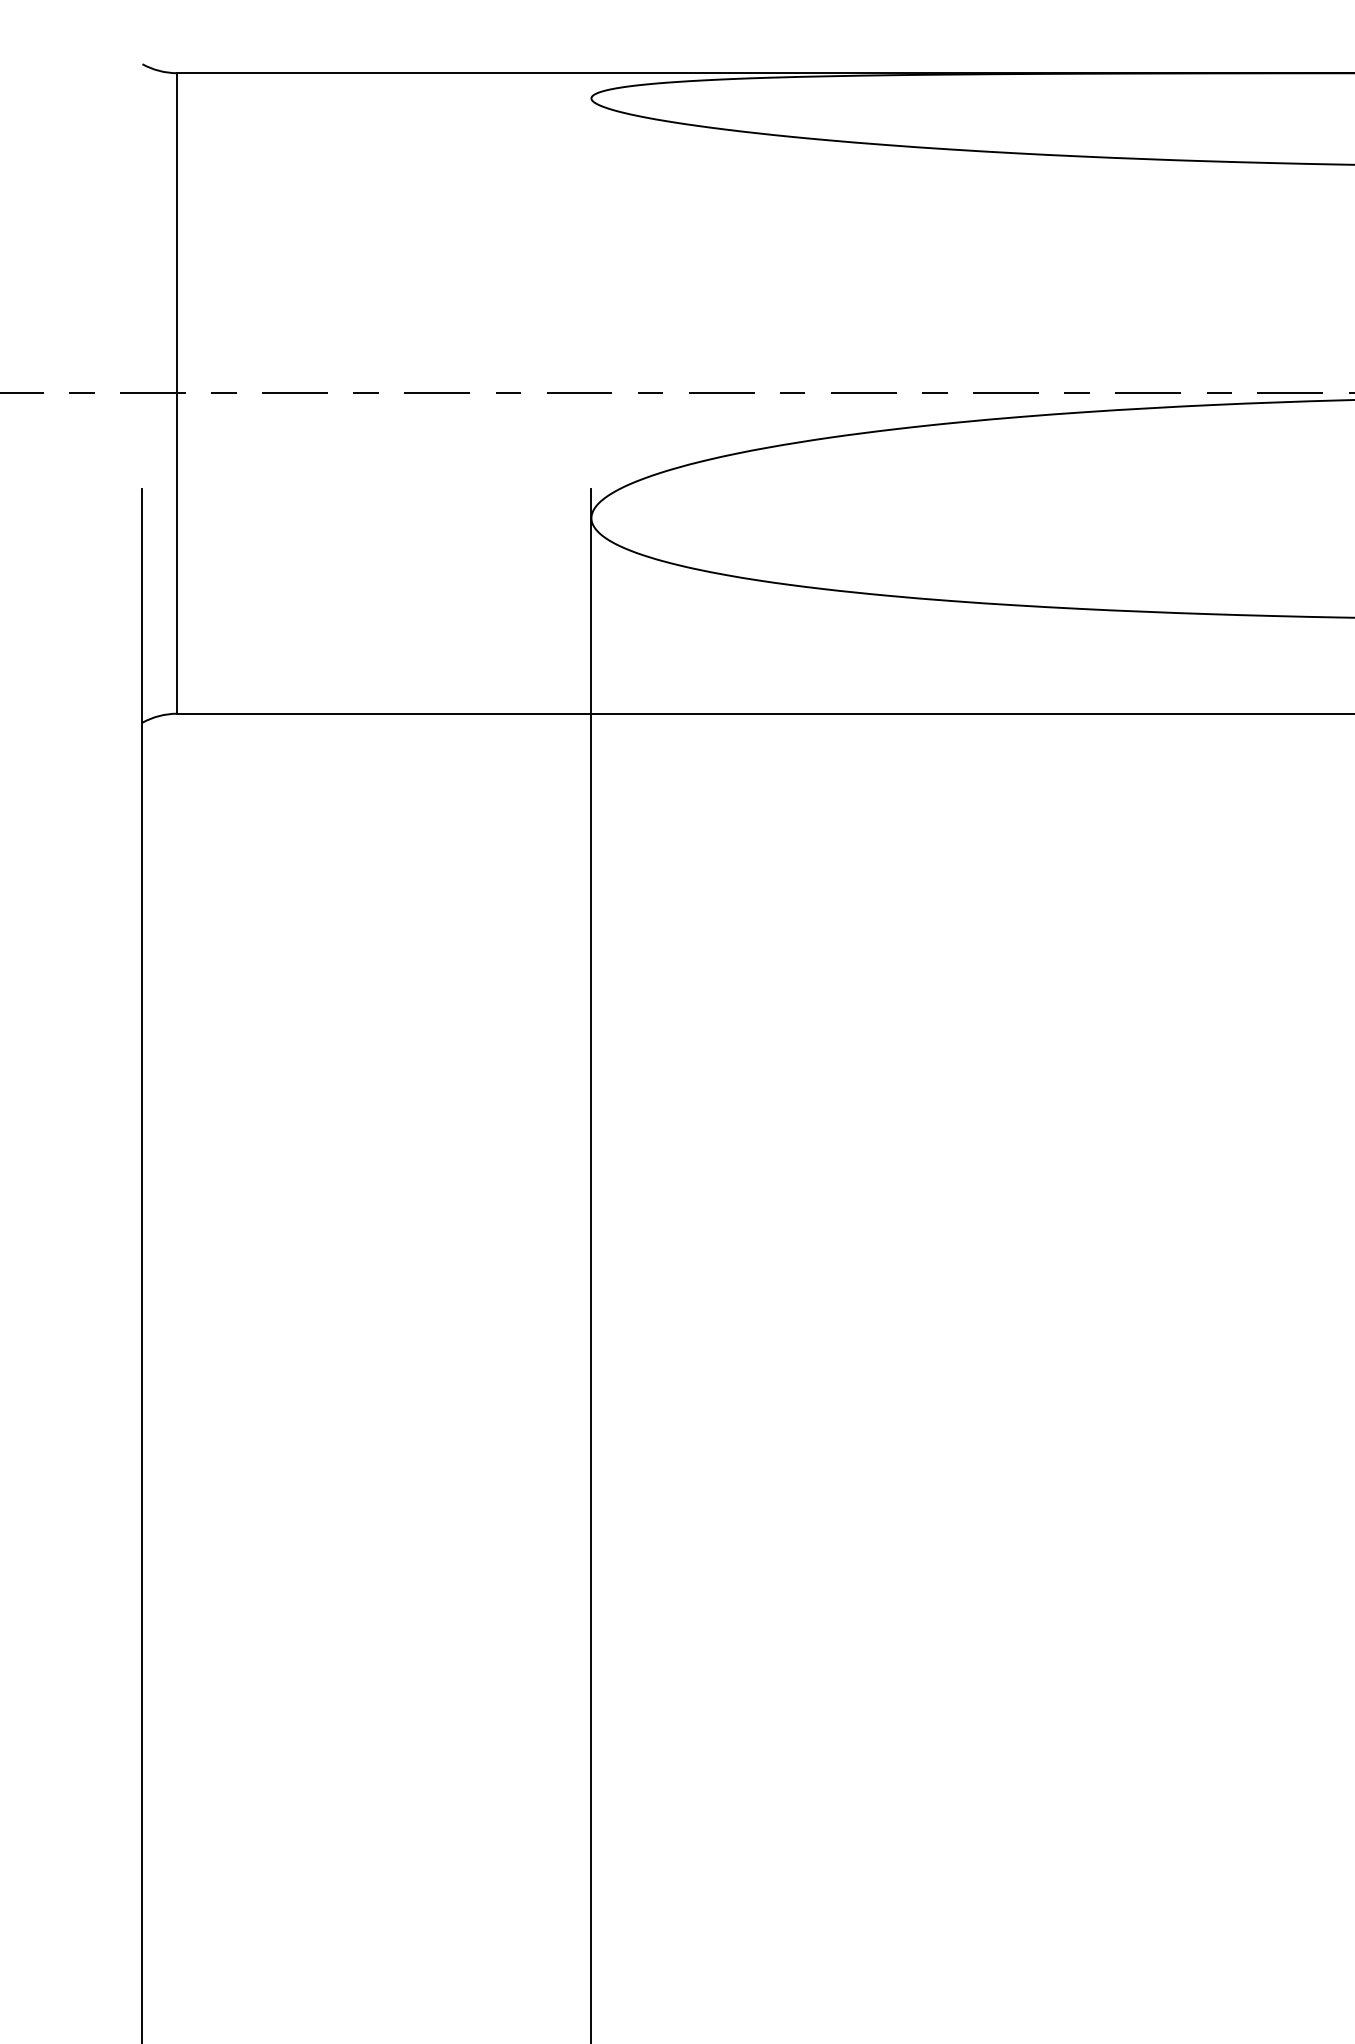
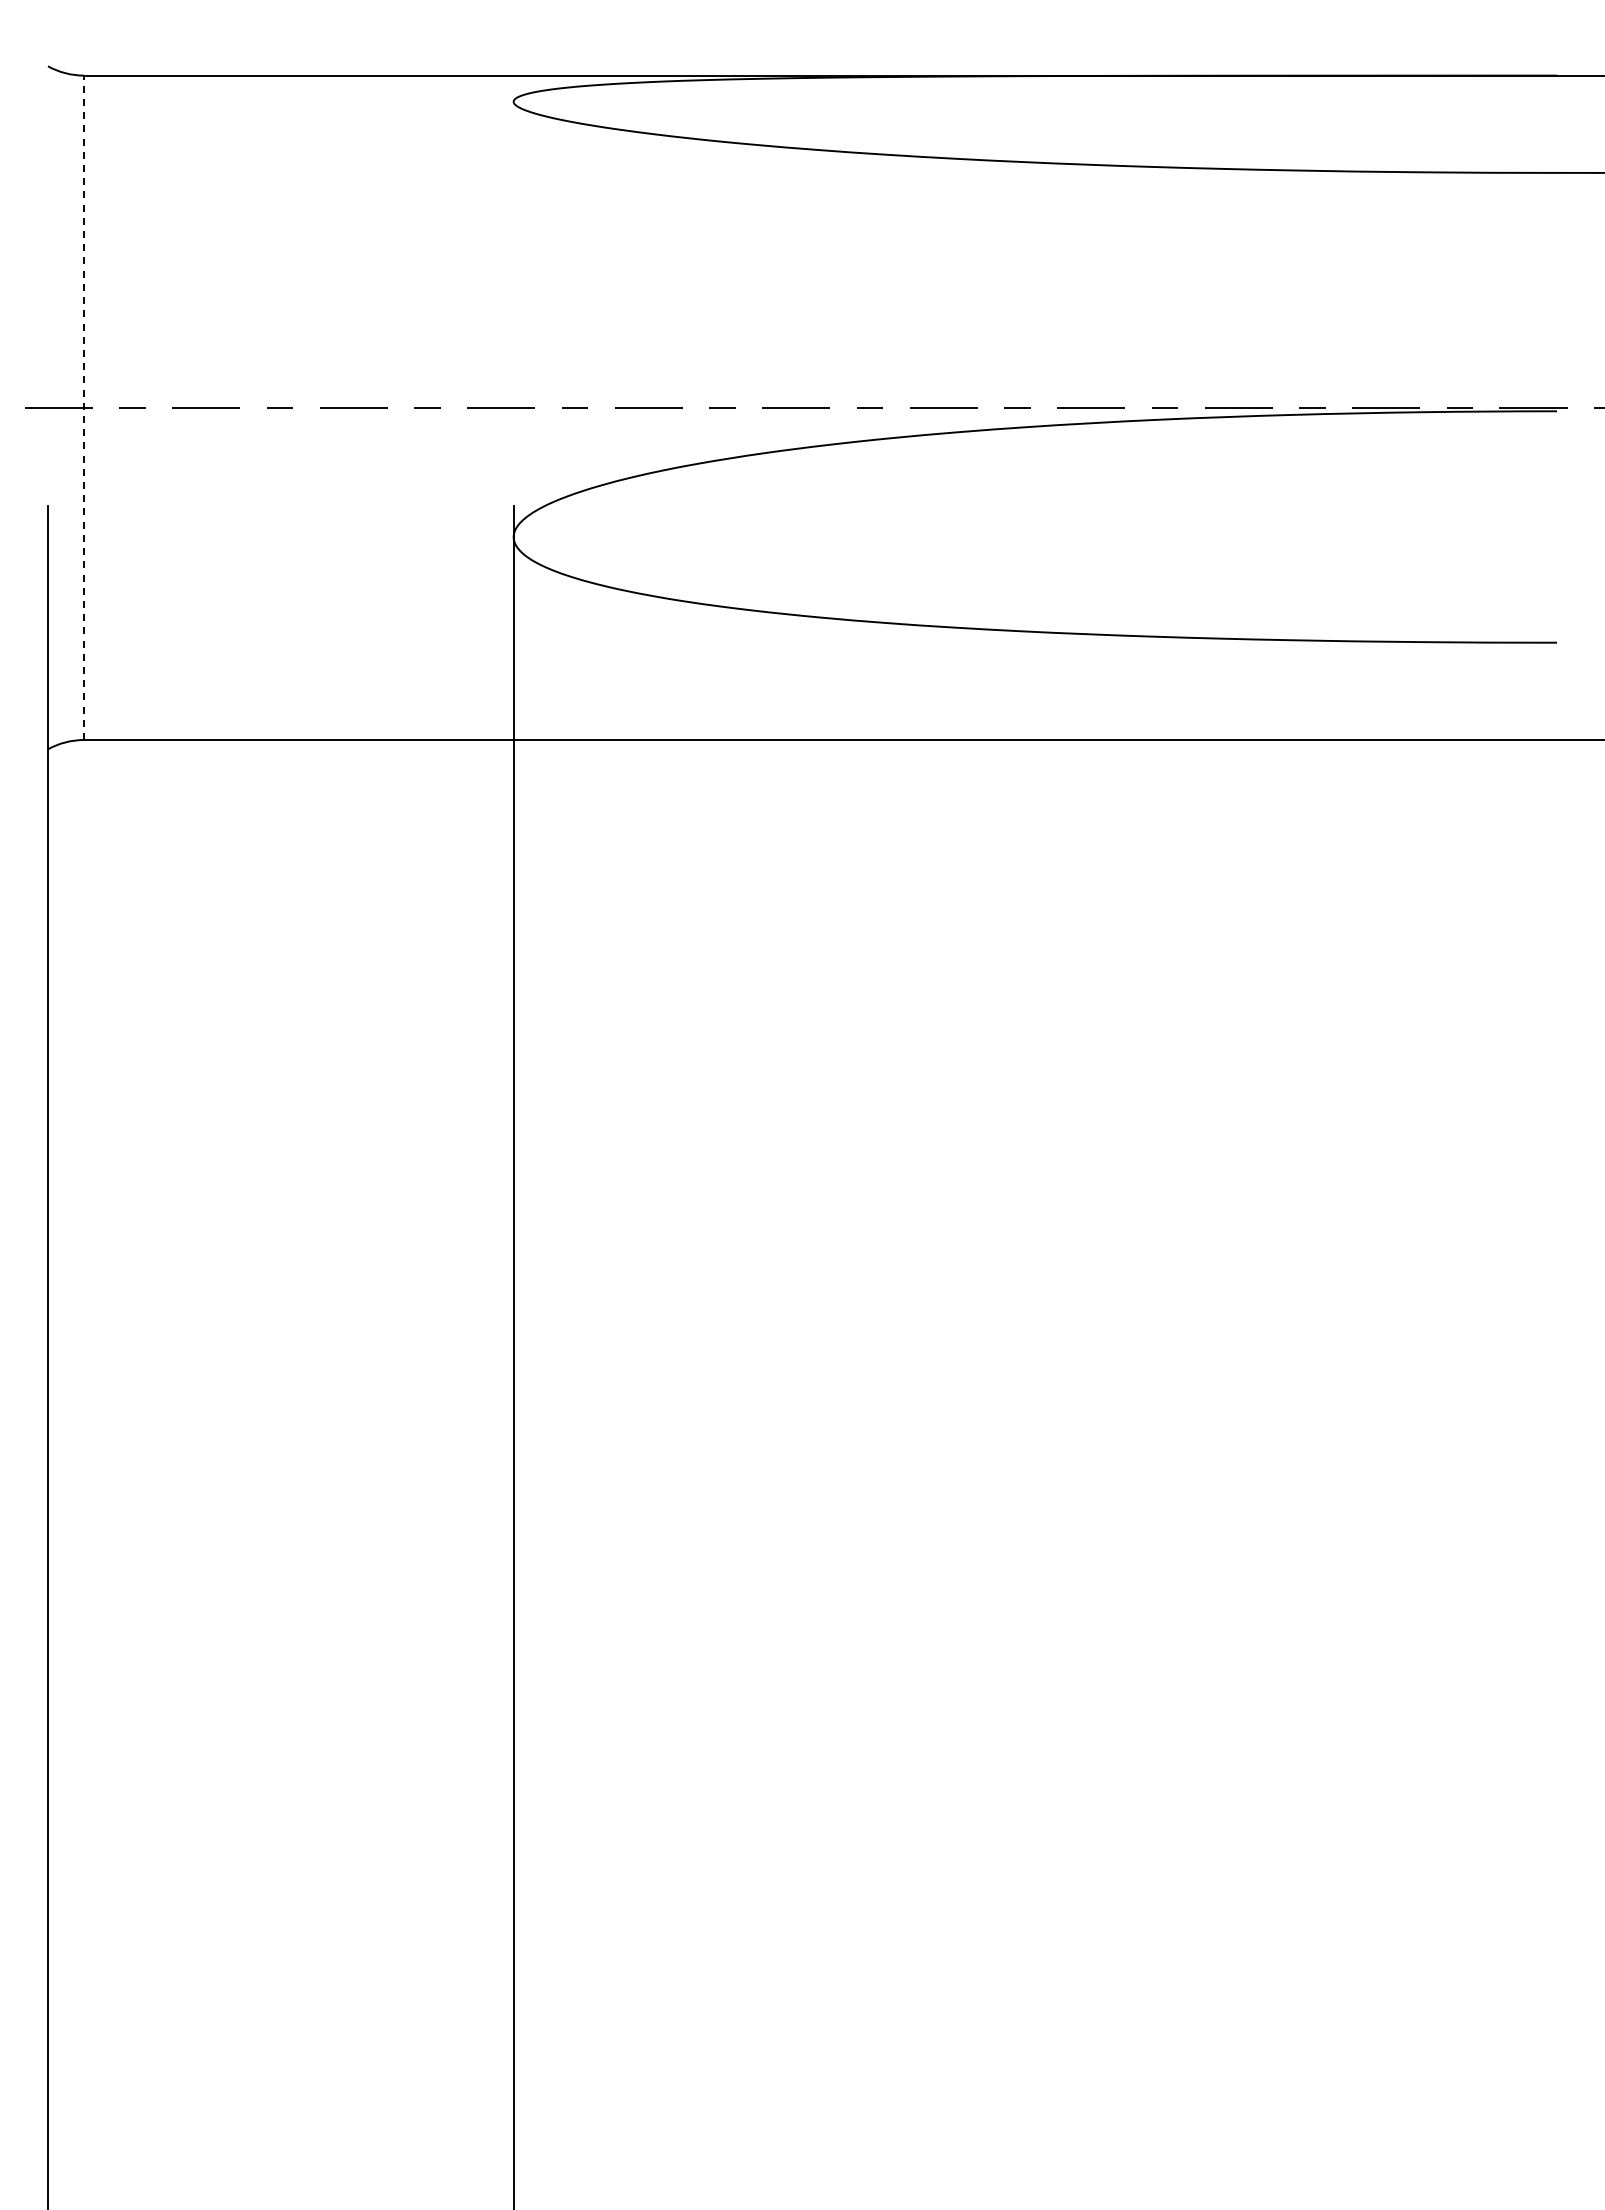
line: (177, 393) -> (84, 407), solid -> dashed

